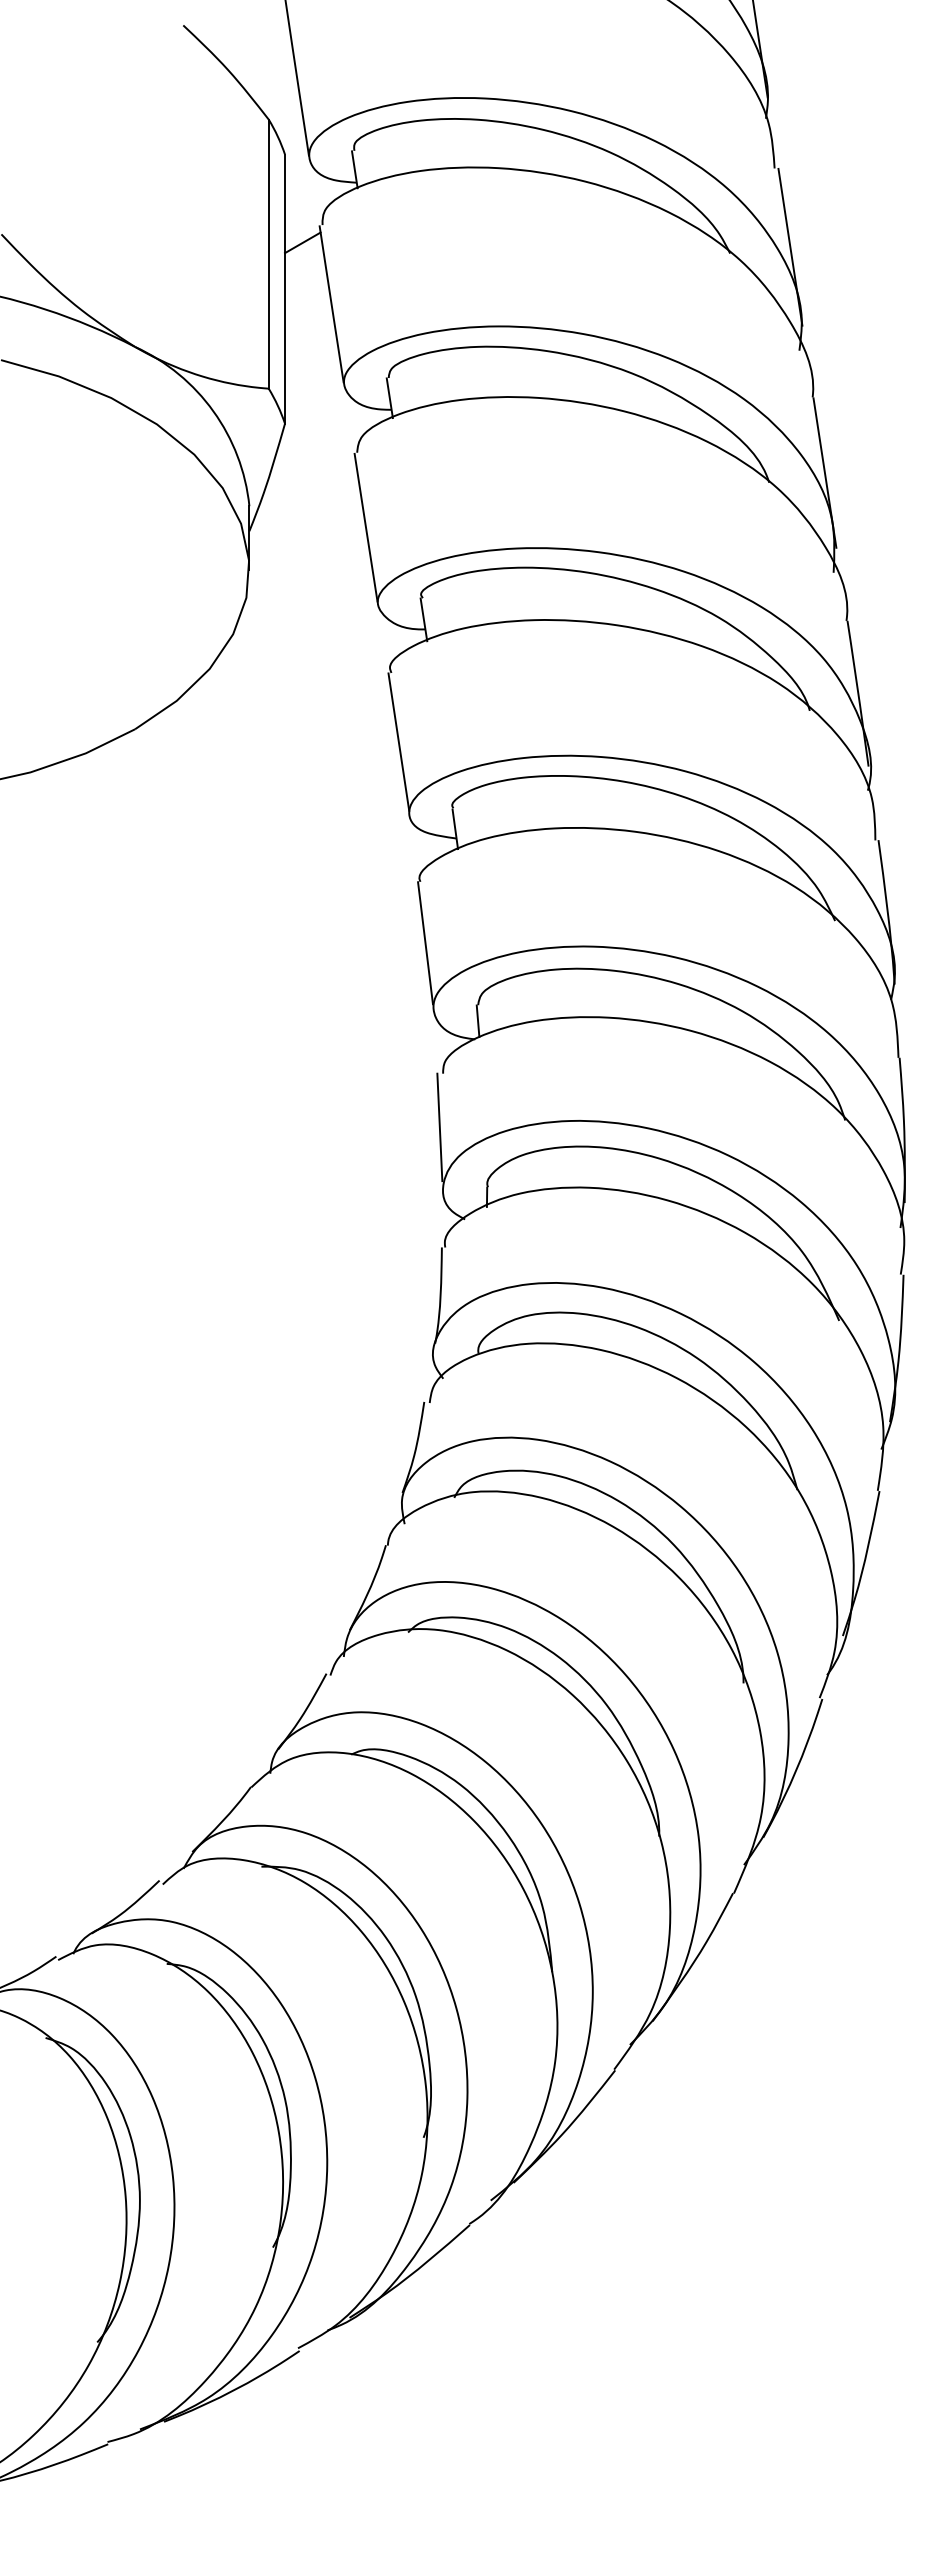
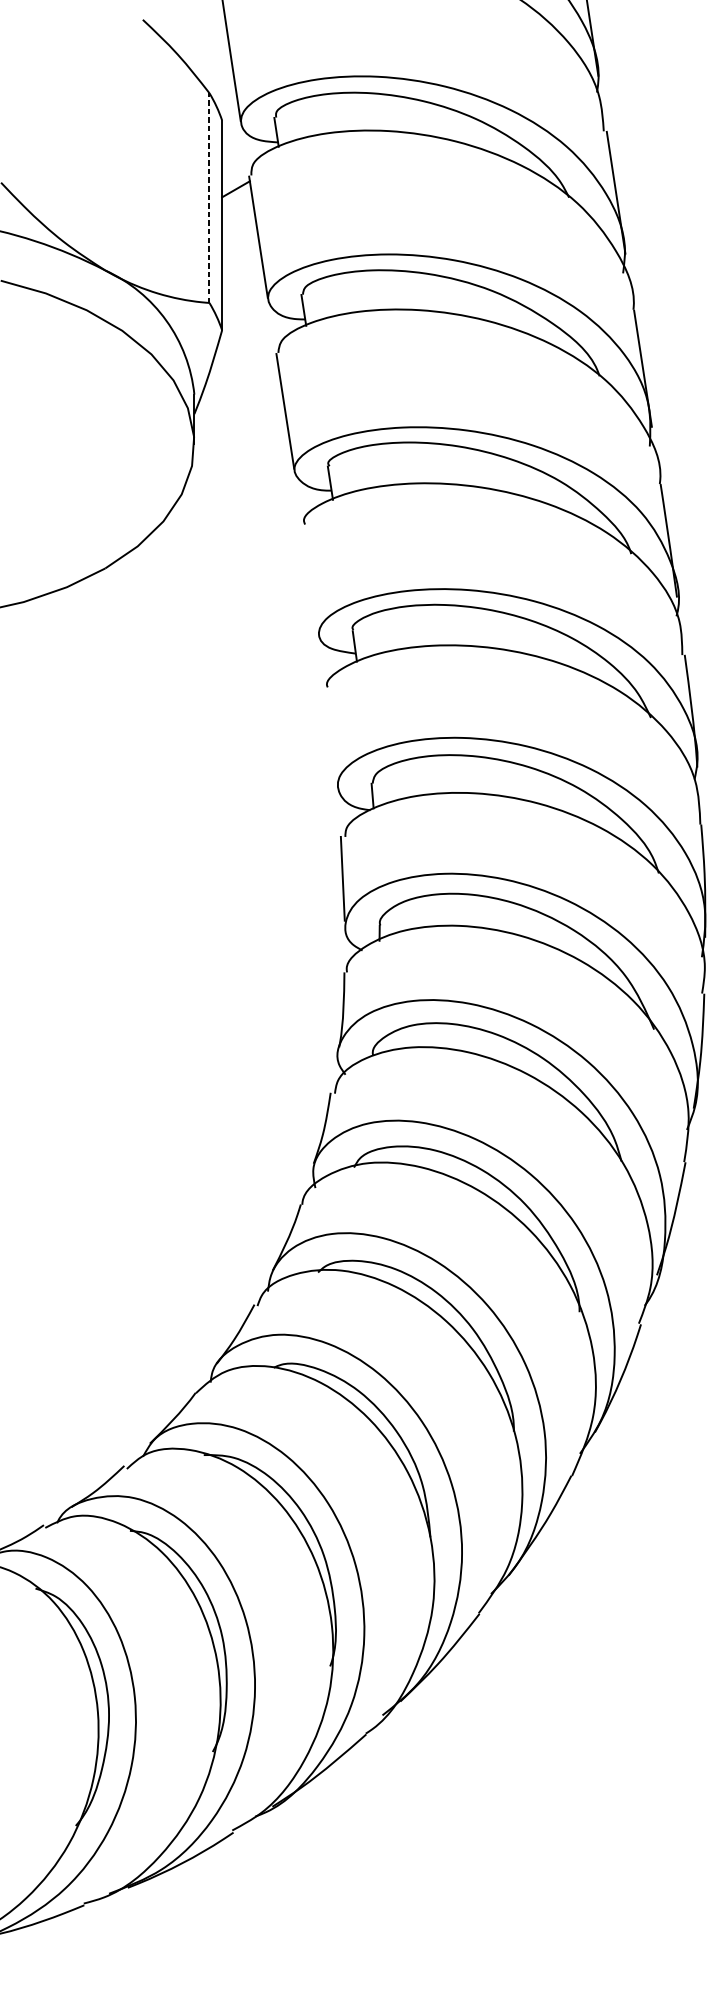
line: (268, 254) -> (209, 198), solid -> dashed
line: (398, 741) -> (310, 578), removed
line: (425, 943) -> (331, 735), removed

